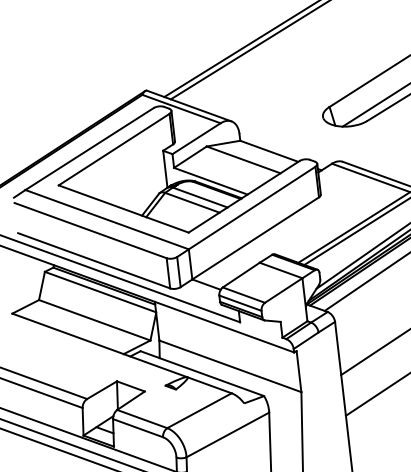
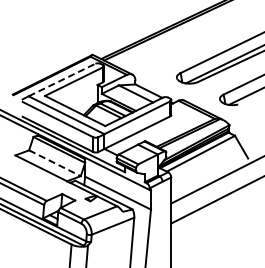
line: (90, 147) -> (62, 79), solid -> dashed
line: (93, 320) -> (54, 163), solid -> dashed

